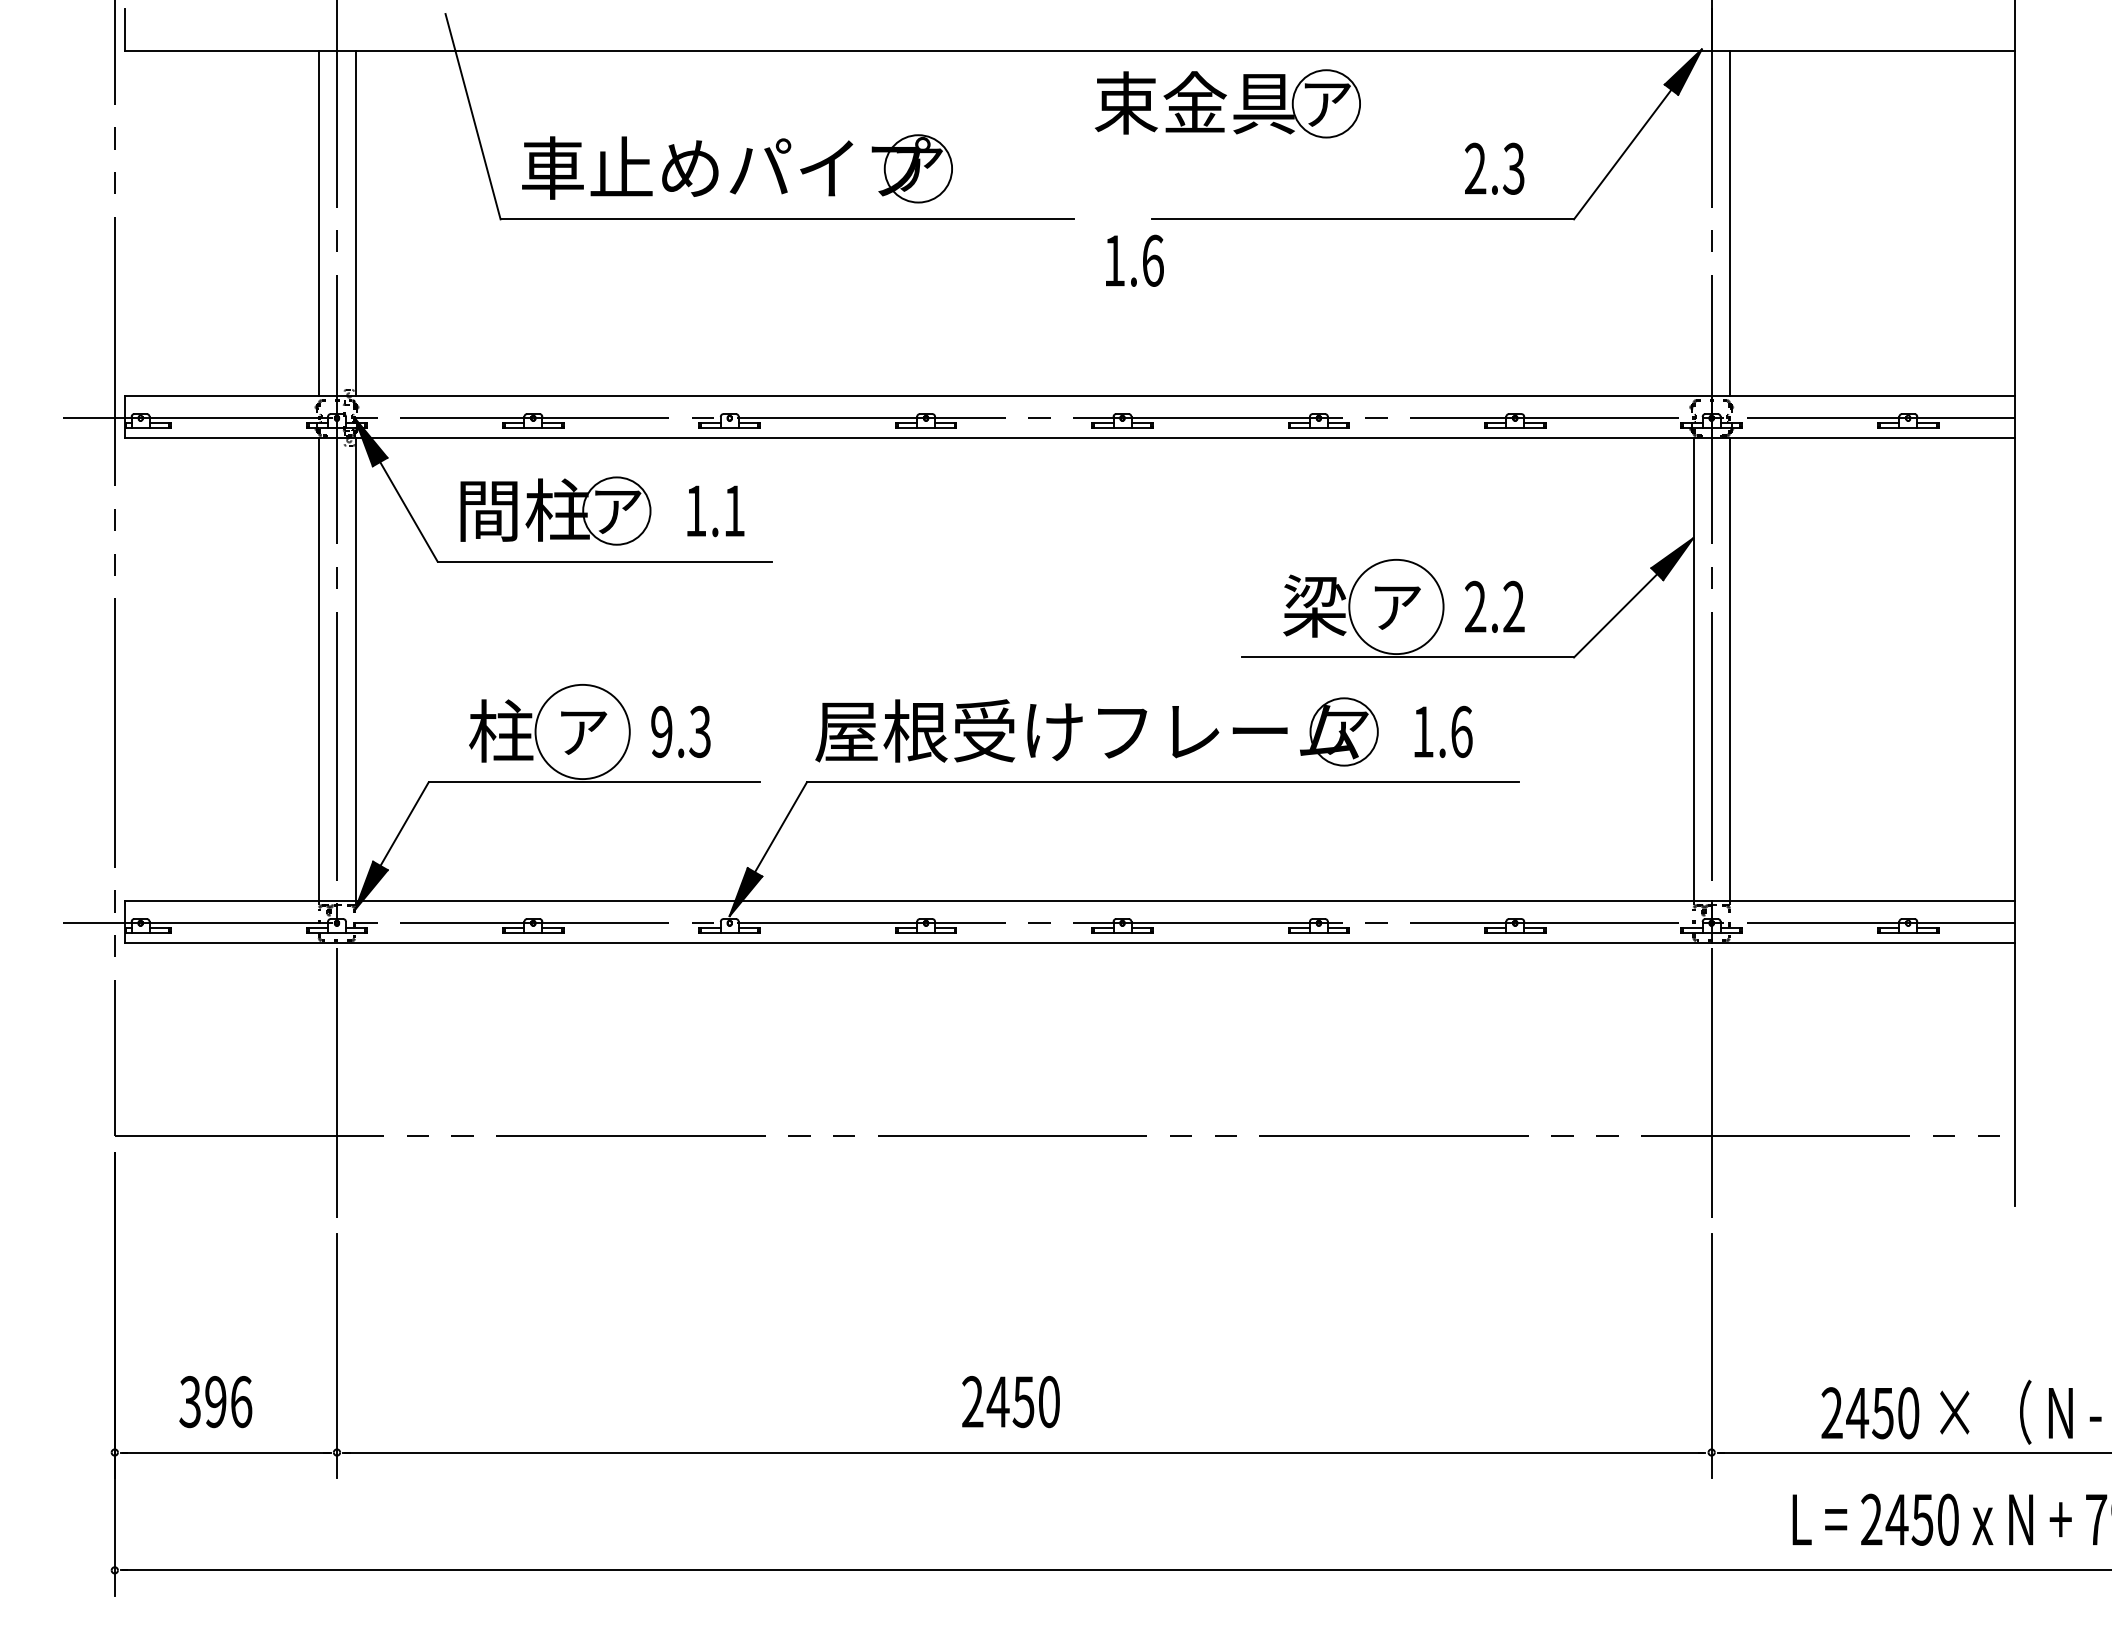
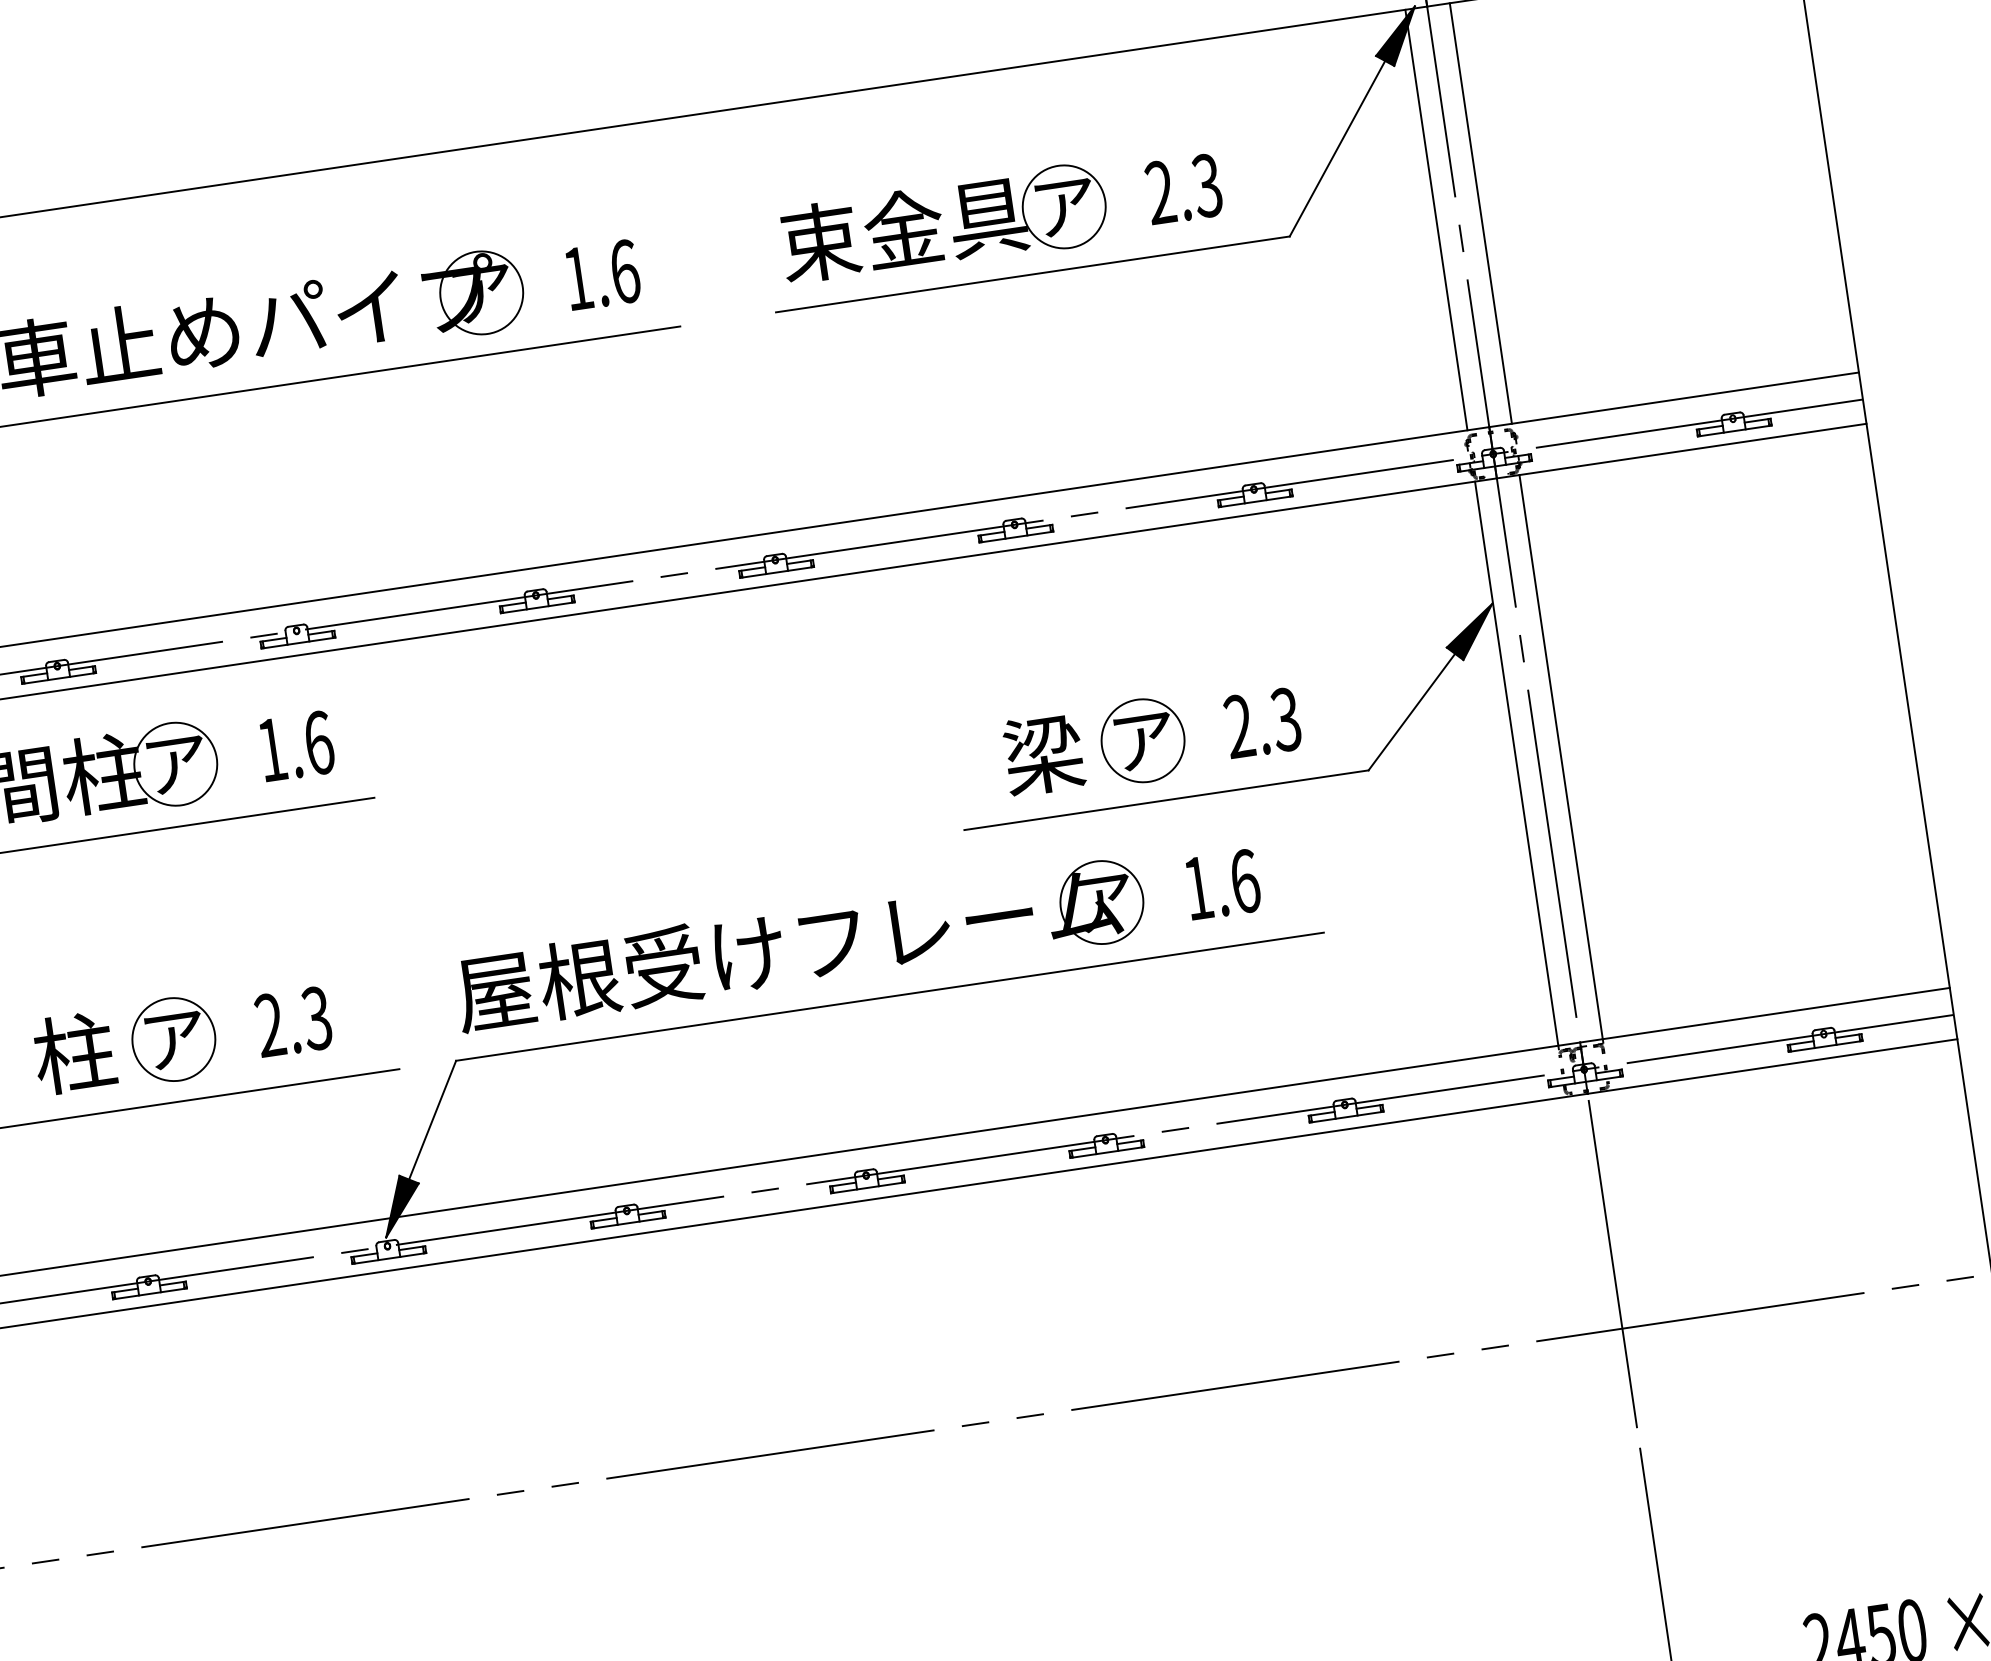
part: (1227, 103) -> (943, 224), moved
line: (1693, 223) -> (1436, 220), added
text: (1134, 260) -> (602, 274), moved
text: (734, 511) -> (319, 743), 1.1 -> 1.6
circle: (1396, 606) -> (1143, 740), size x0.71
text: (1513, 607) -> (1285, 720), 2.2 -> 2.3
circle: (582, 731) -> (173, 1039), size x0.71
text: (661, 732) -> (270, 1026), 9.3 -> 2.3

